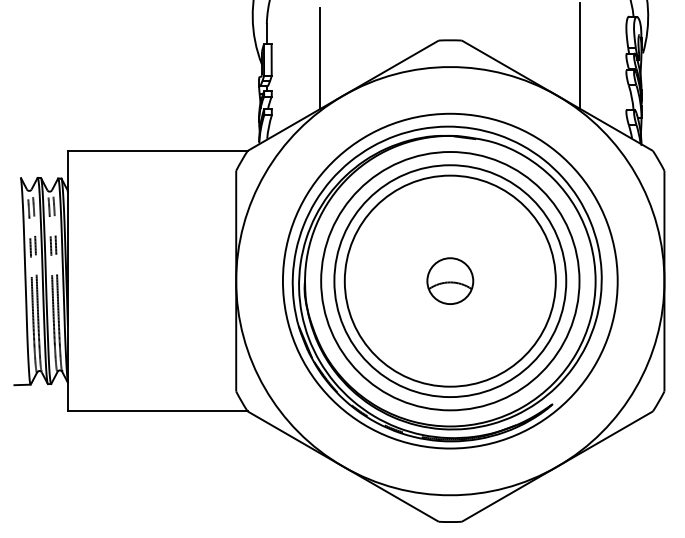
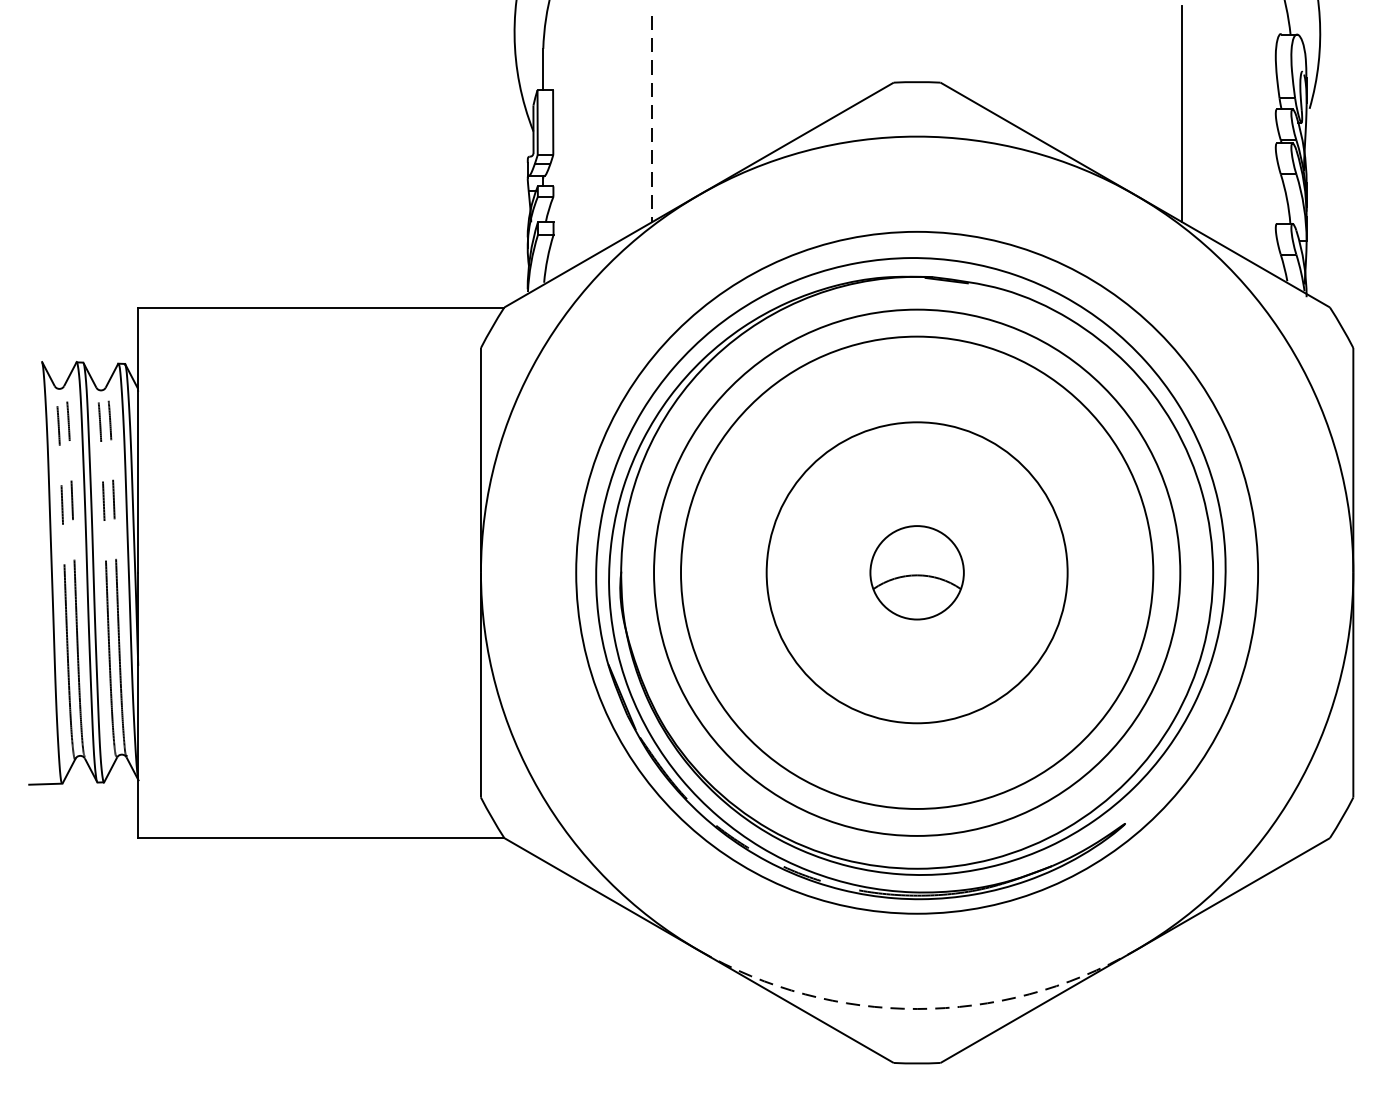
line: (320, 58) -> (652, 119), solid -> dashed
circle: (449, 280) -> (915, 571), size x0.7
arc: (450, 495) -> (917, 1009), solid -> dashed

